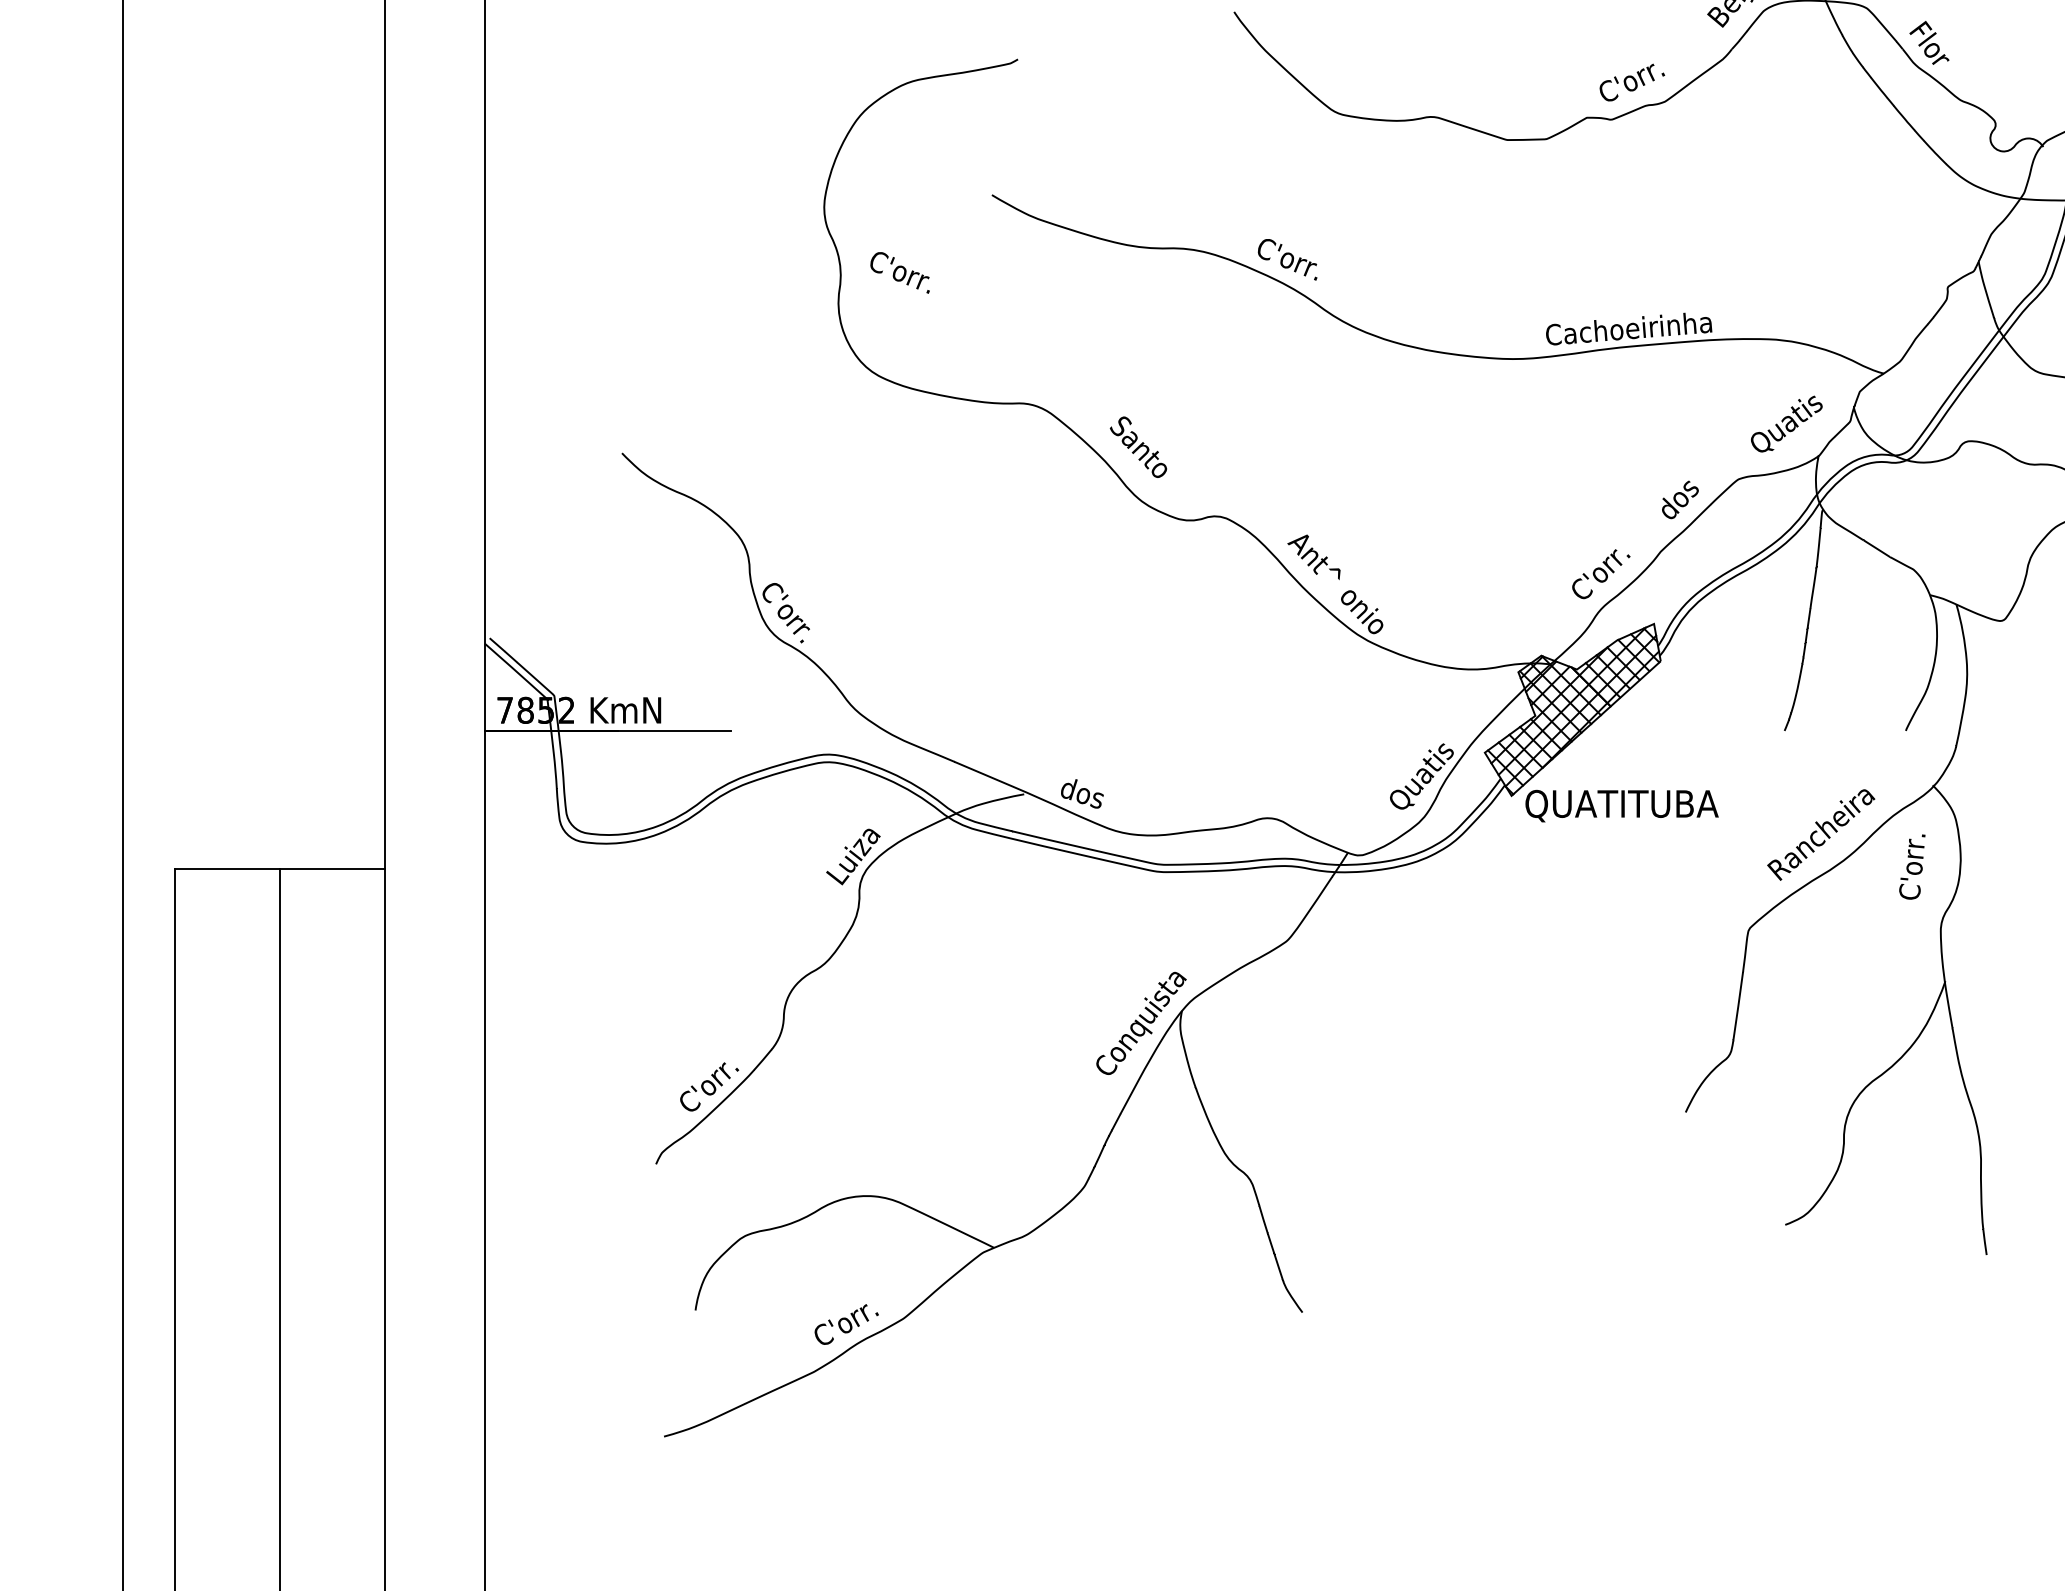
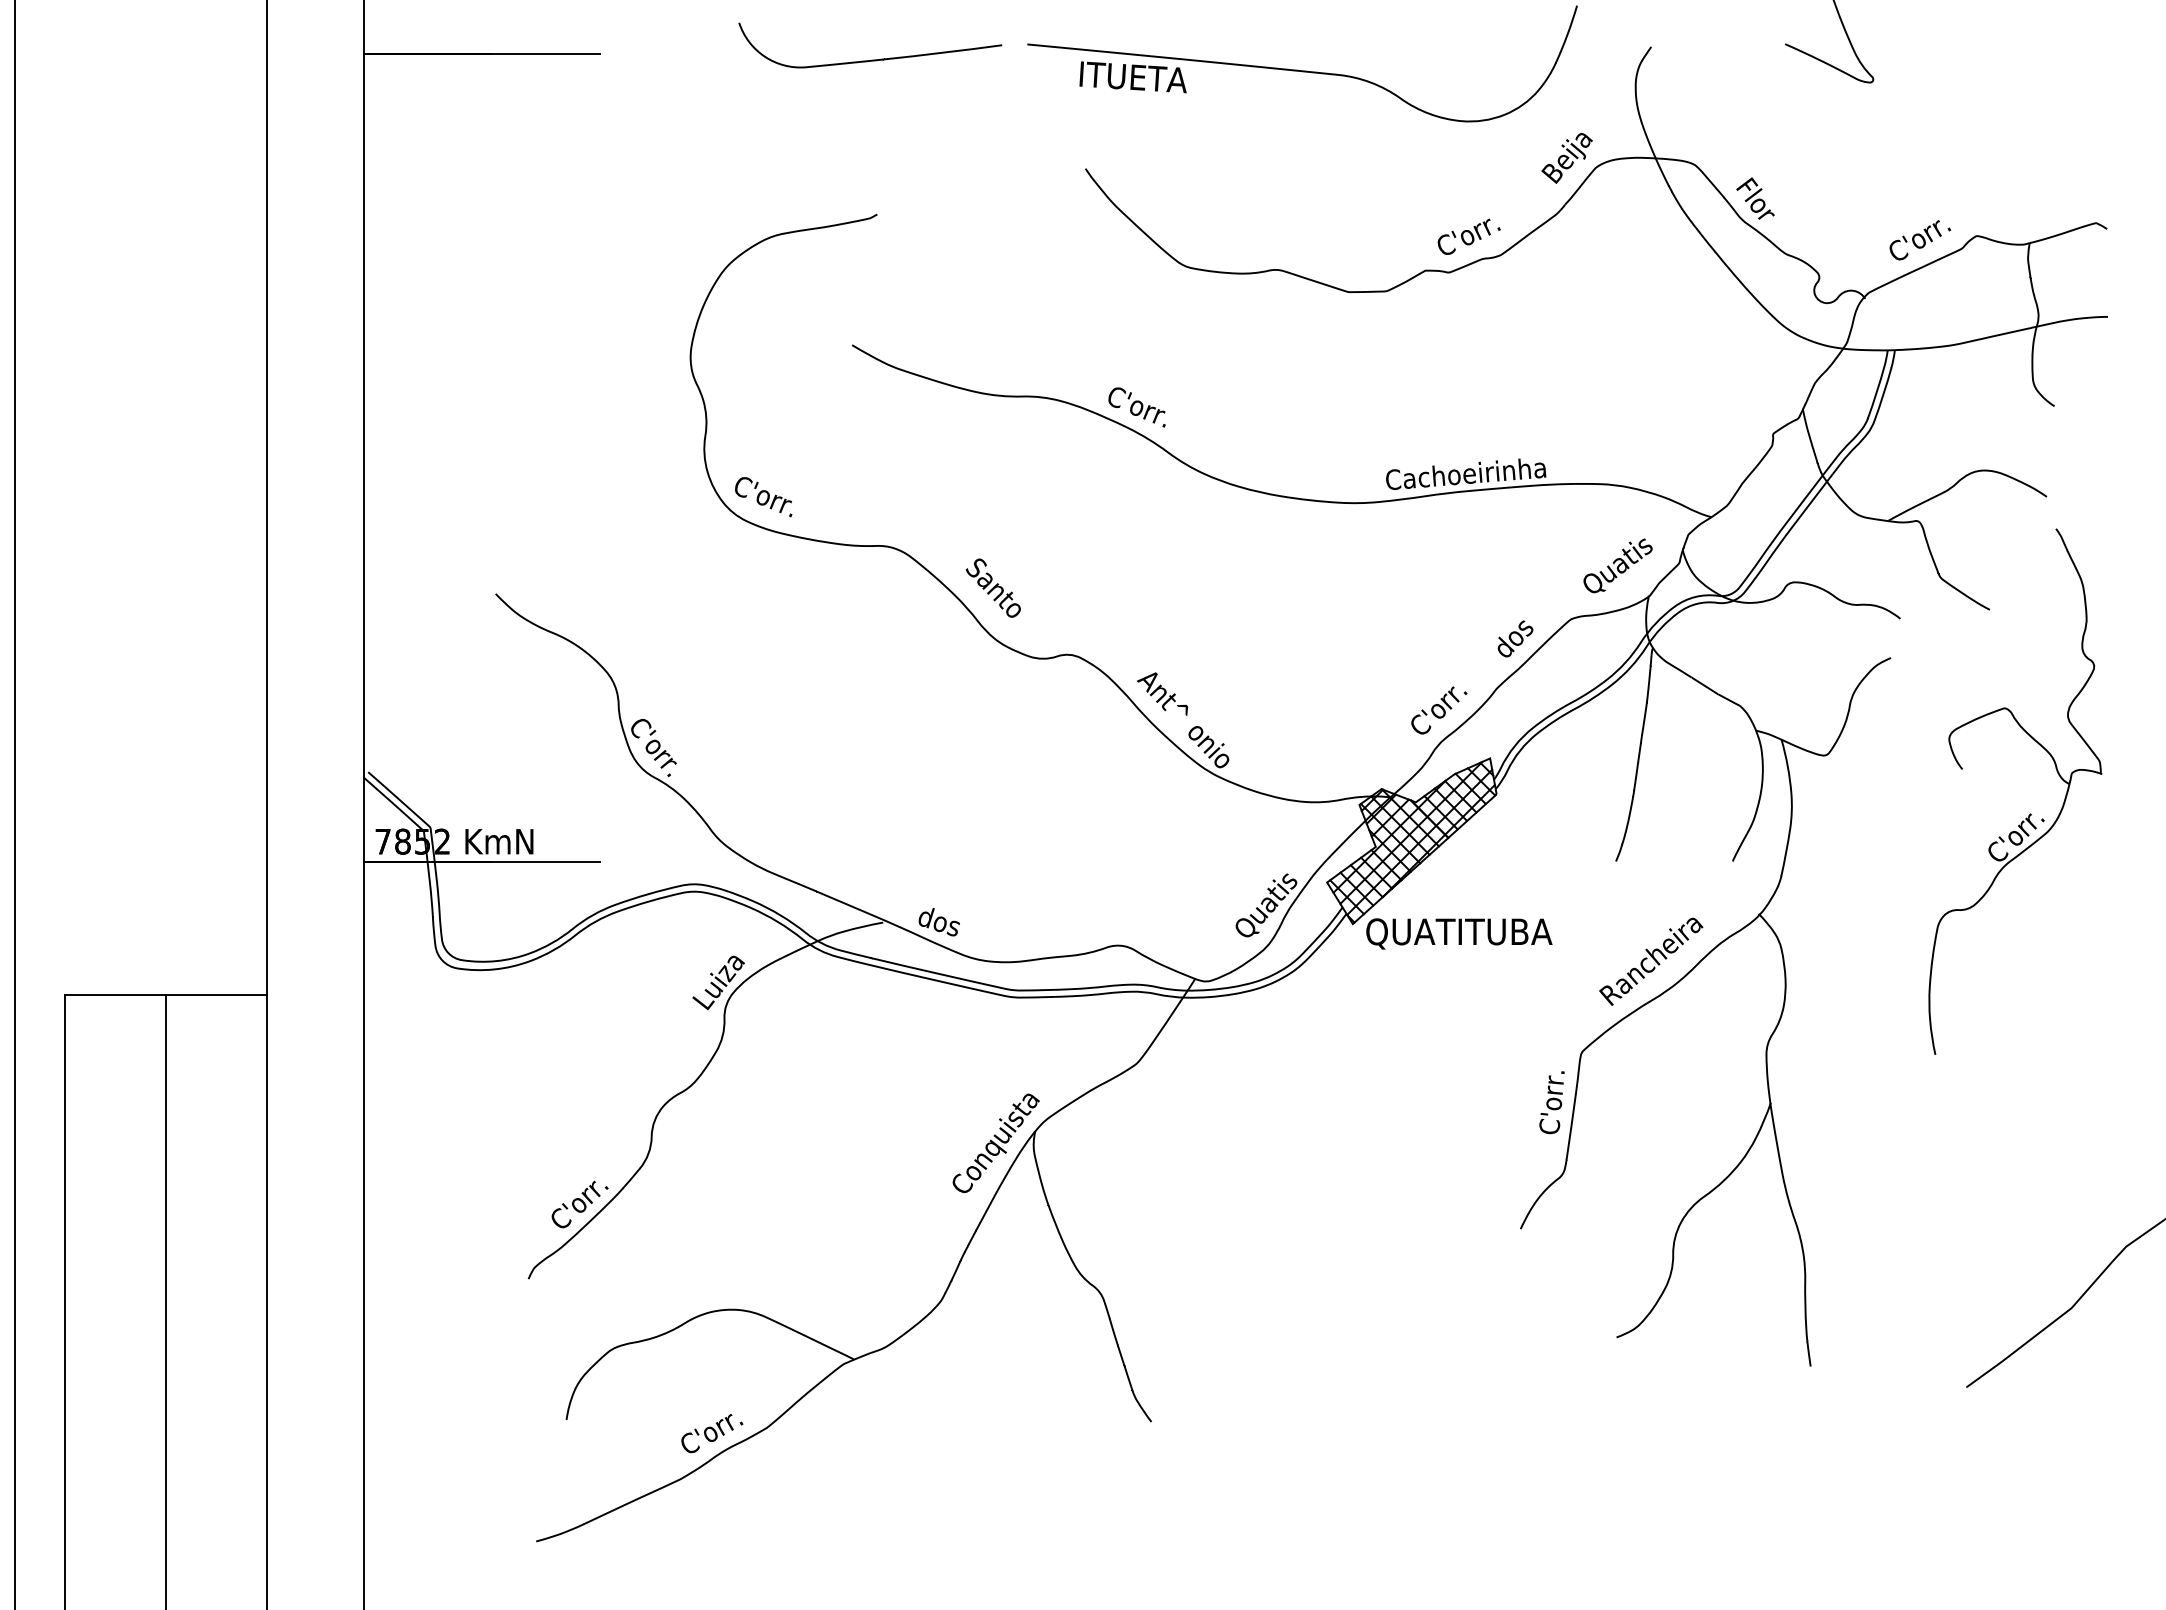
text: (899, 273) -> (763, 497), moved
text: (1911, 866) -> (1551, 1102), moved

